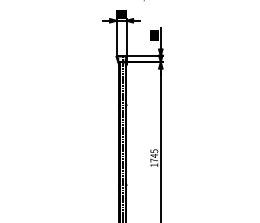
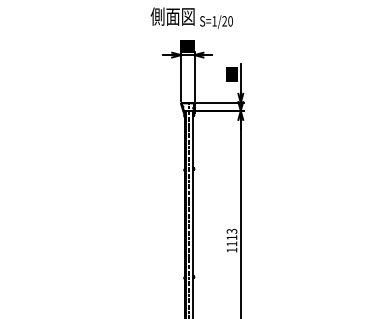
text: (153, 155) -> (231, 237), 1745 -> 1113

